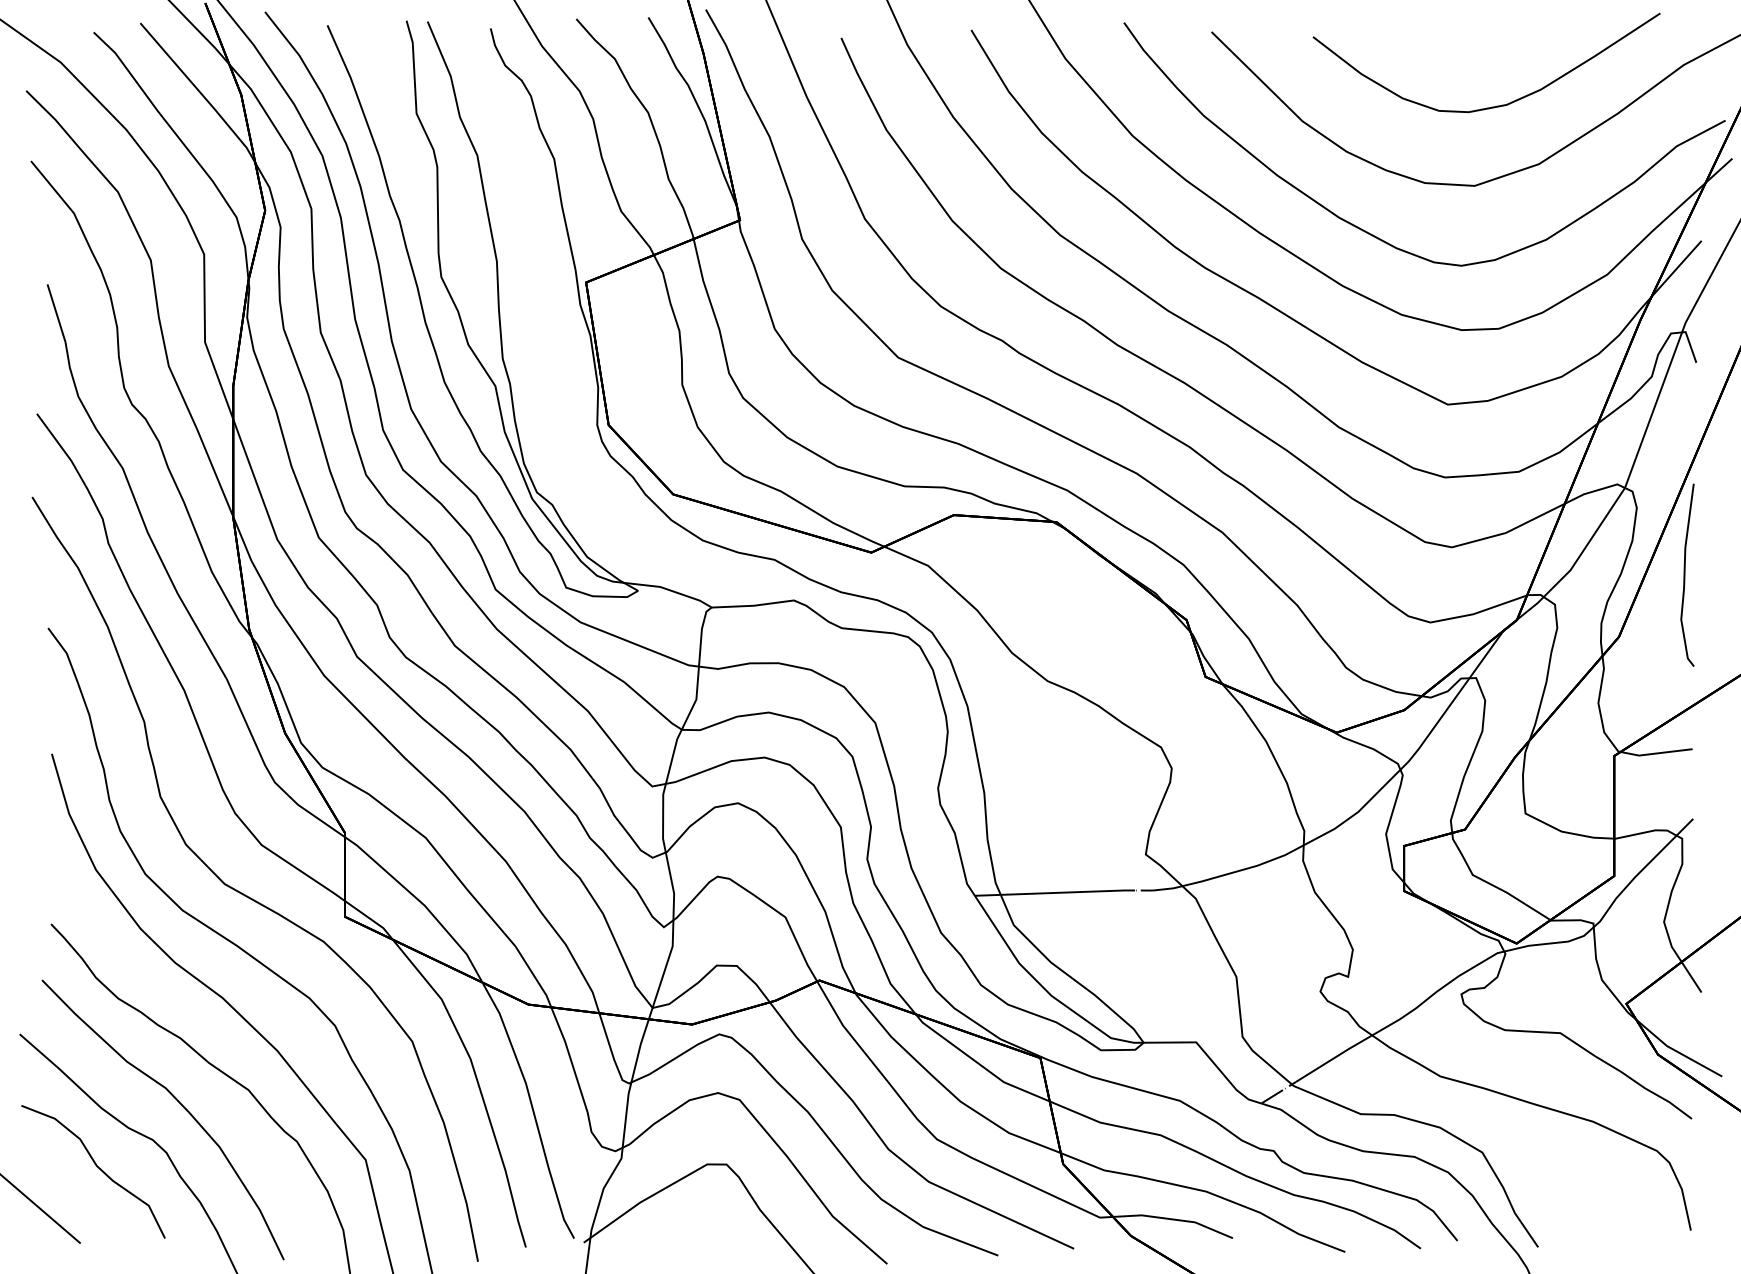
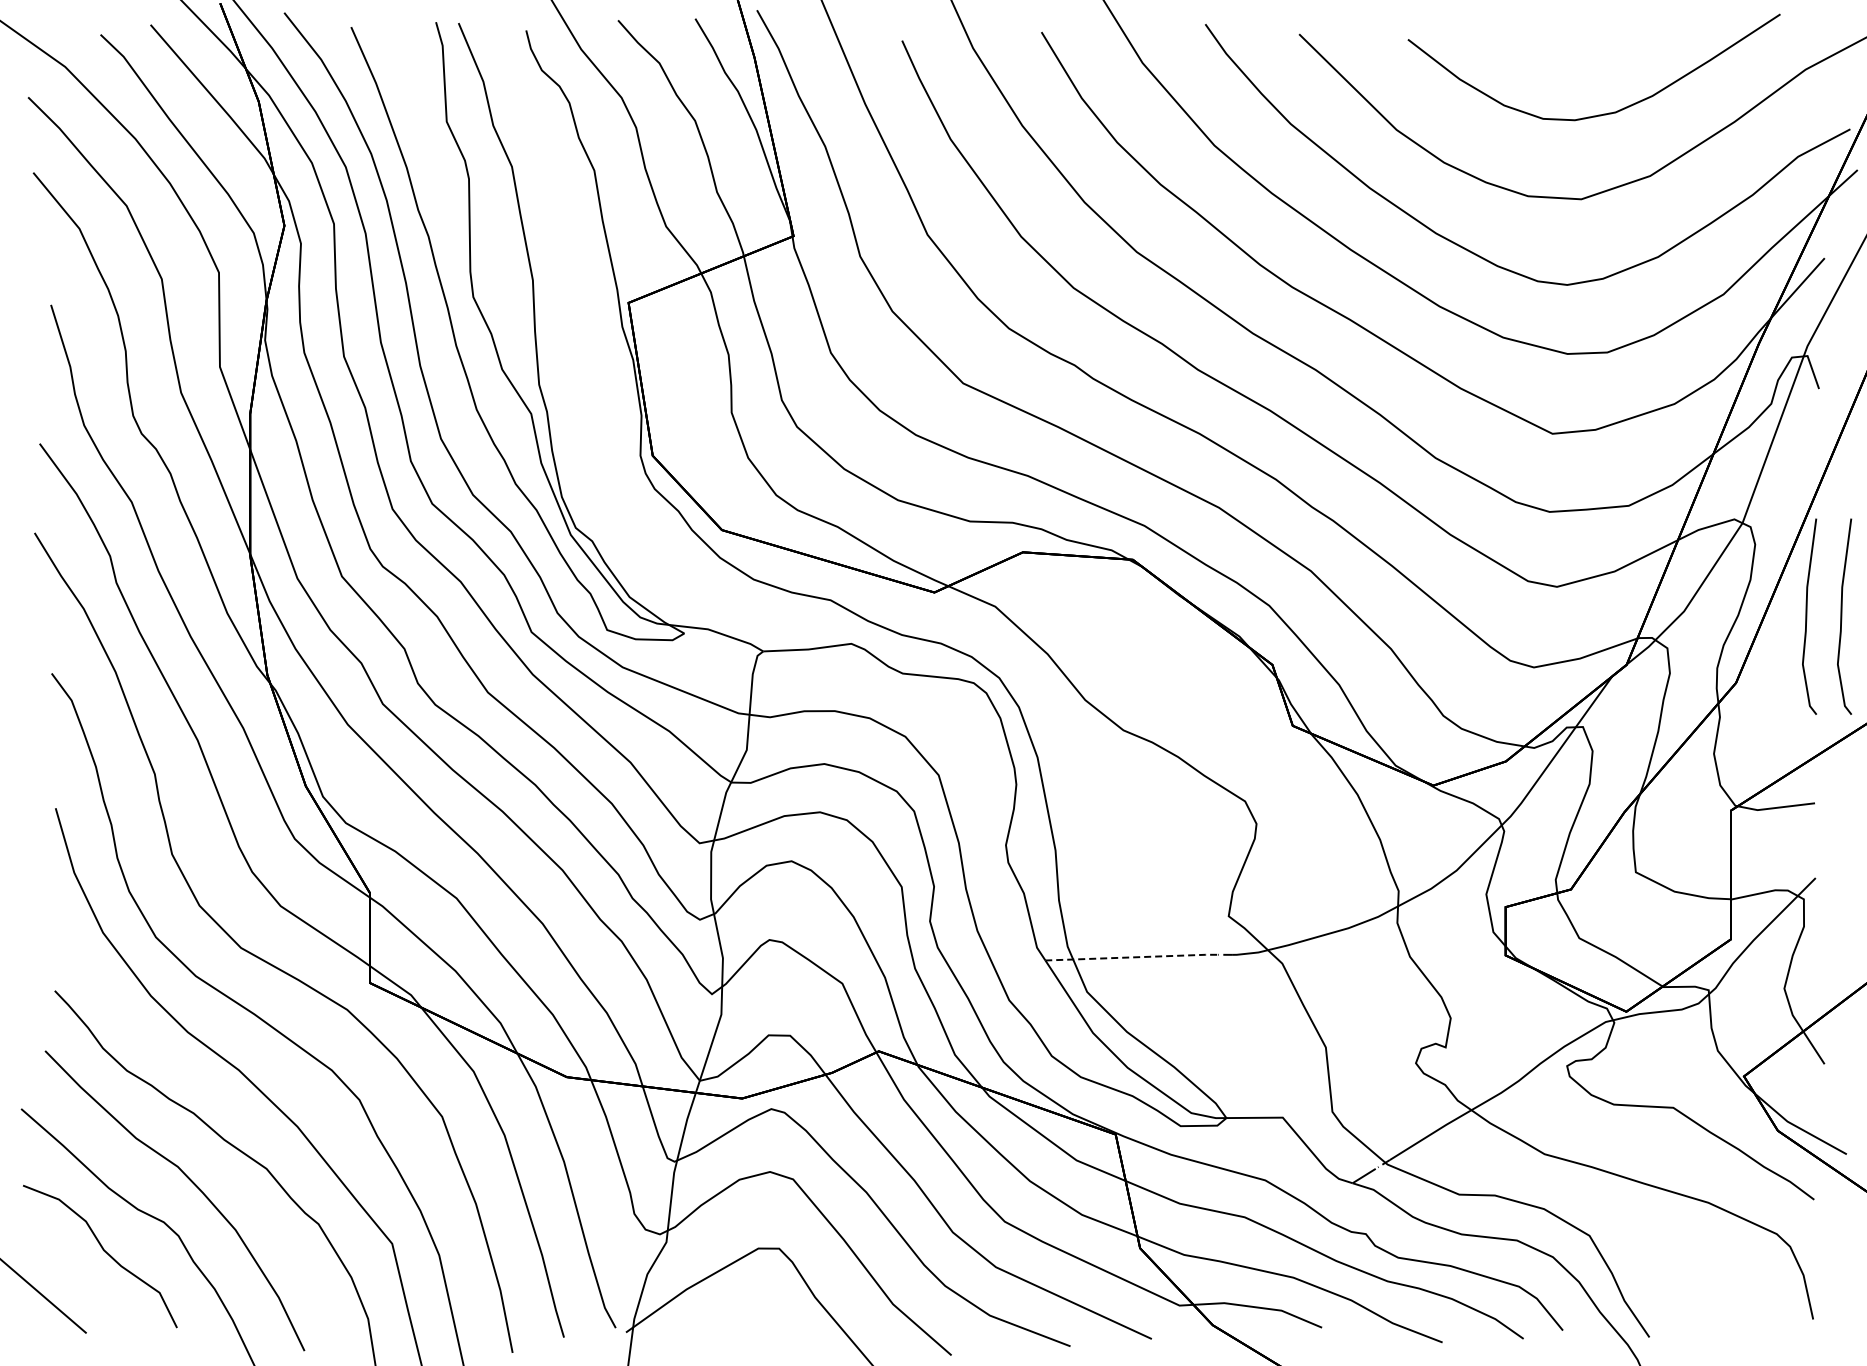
curve: (1718, 574) -> (1842, 616), added
line: (1055, 892) -> (1131, 957), solid -> dashed

